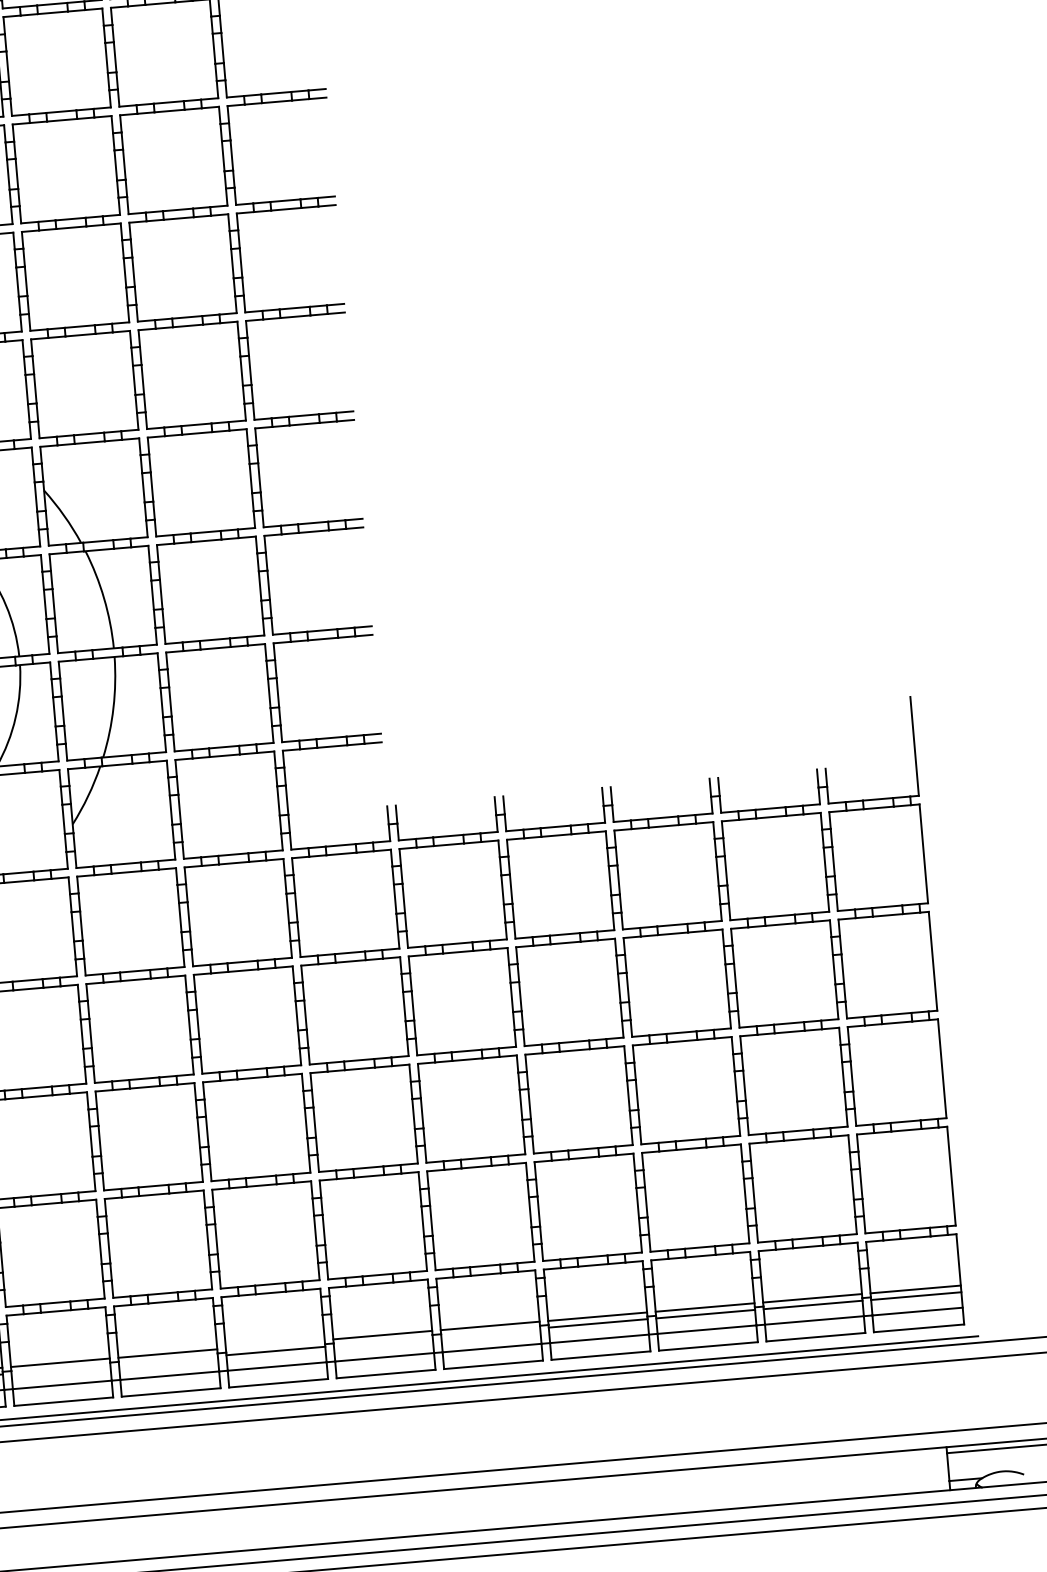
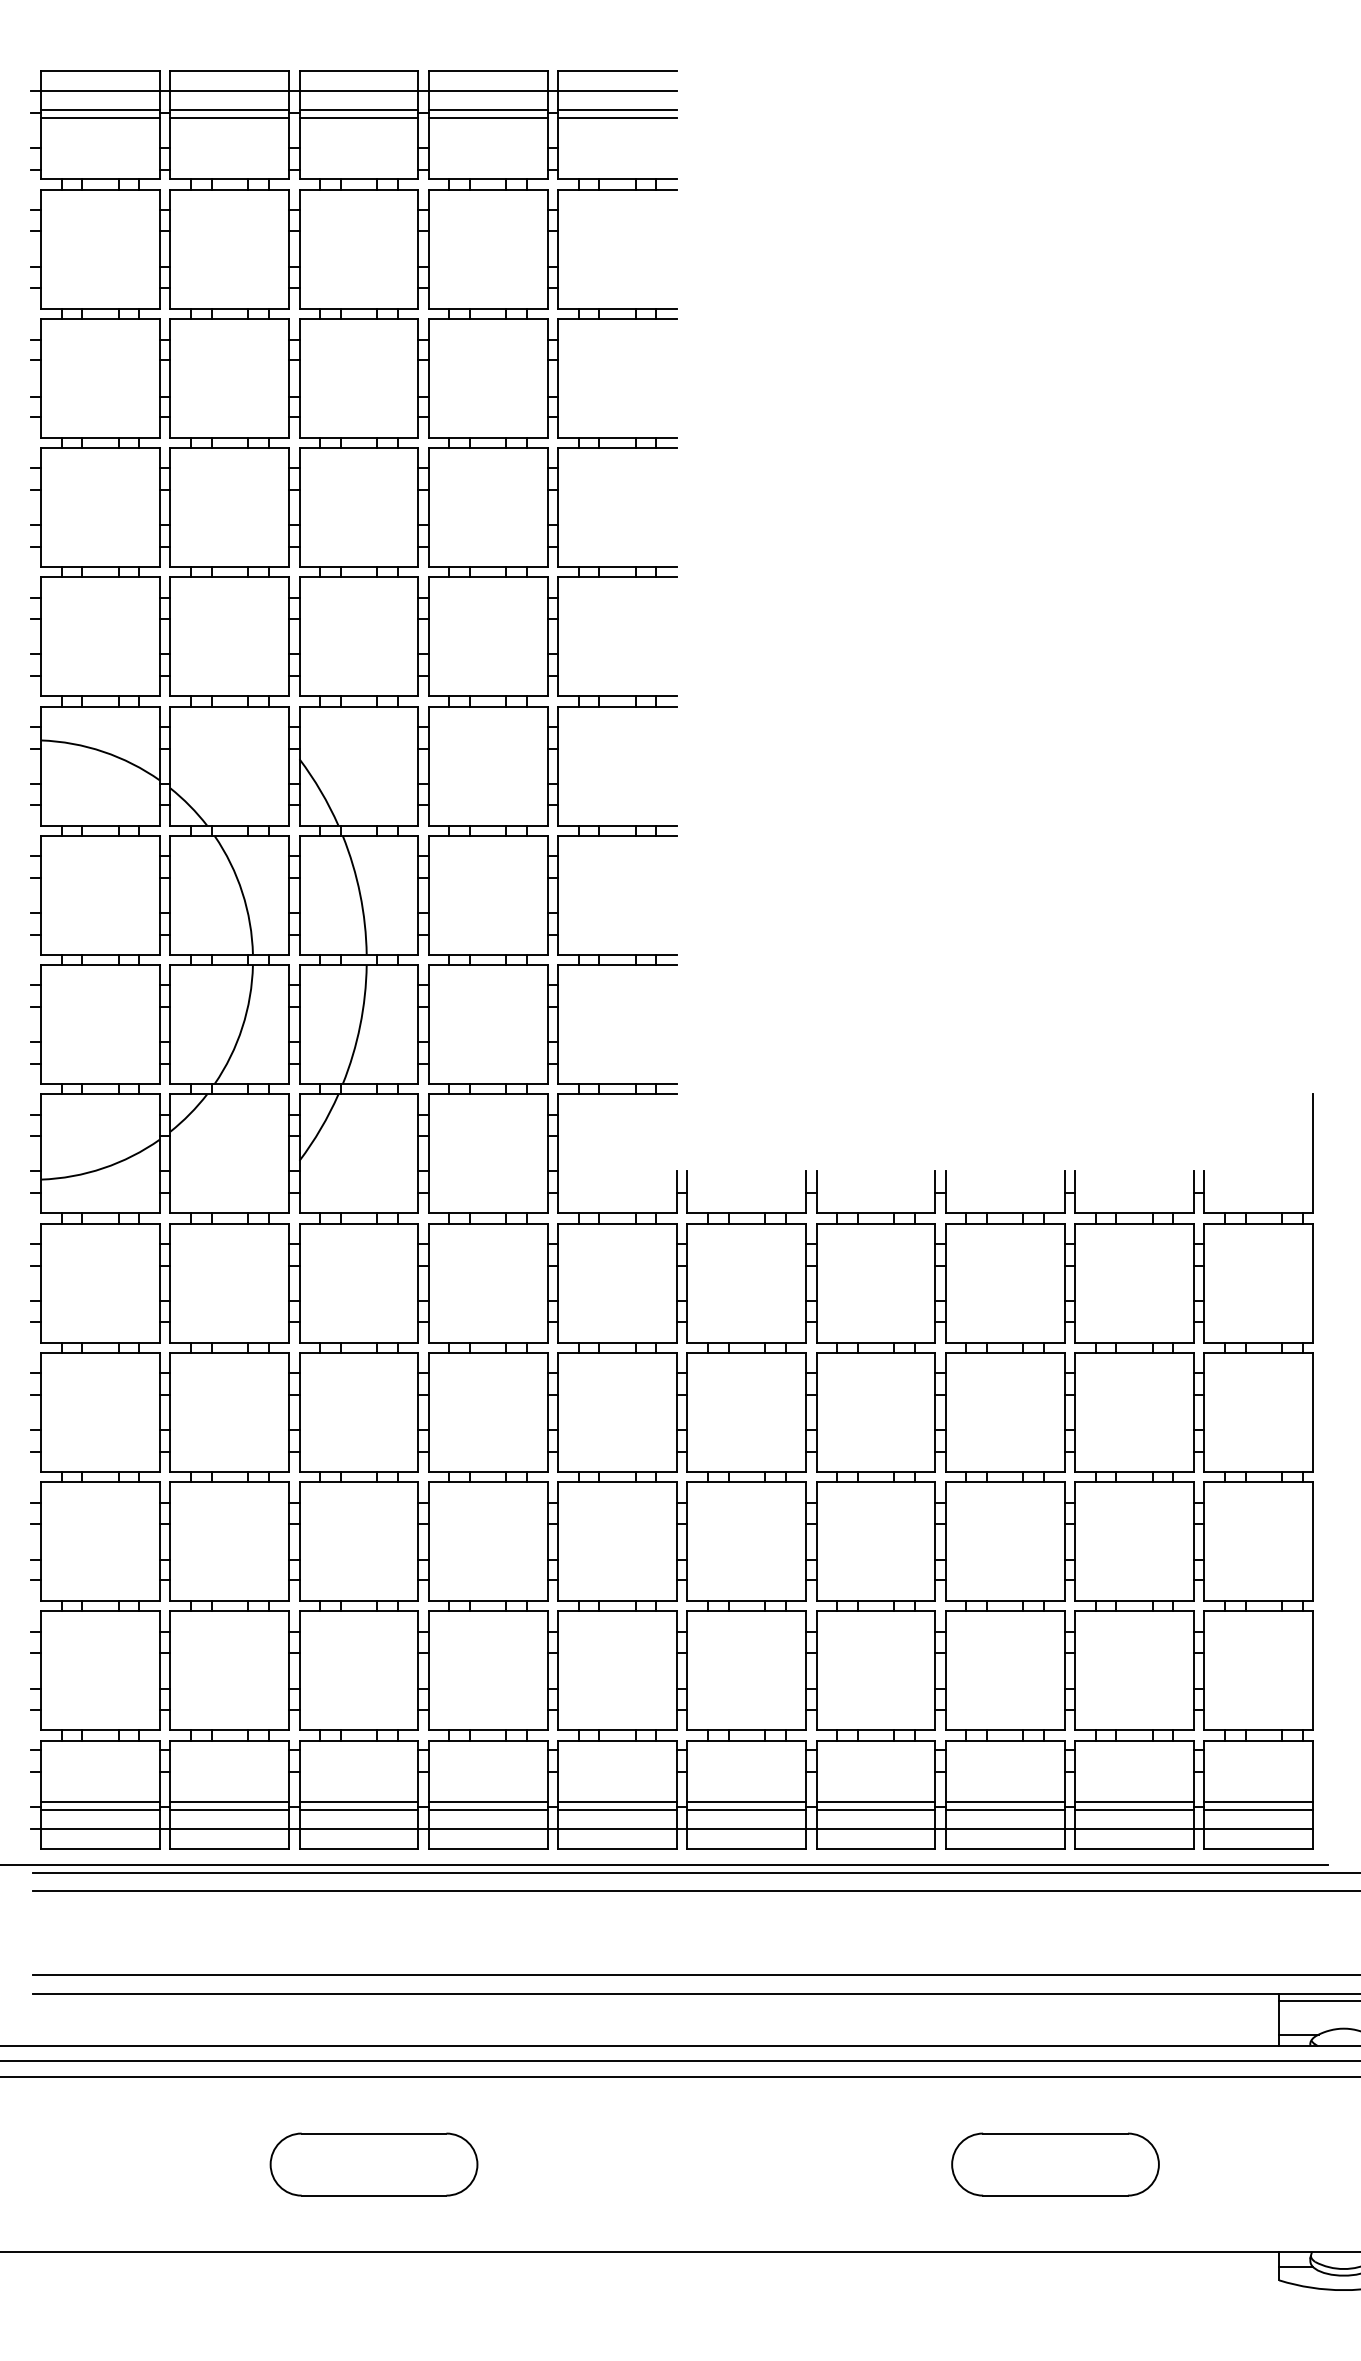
line: (490, 1332) -> (746, 1810), added
line: (383, 1341) -> (617, 1810), added
line: (274, 1344) -> (487, 1802), added
line: (168, 1360) -> (358, 1810), added
line: (60, 1369) -> (229, 1810), added

